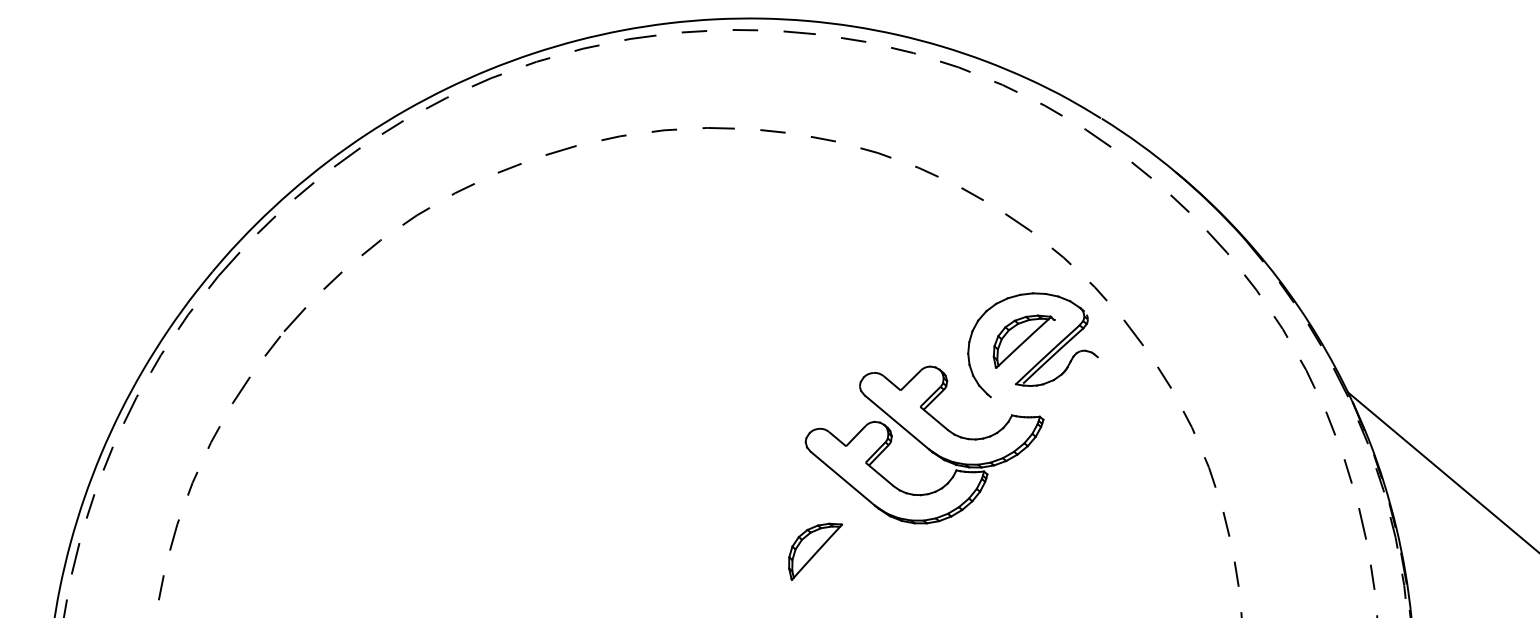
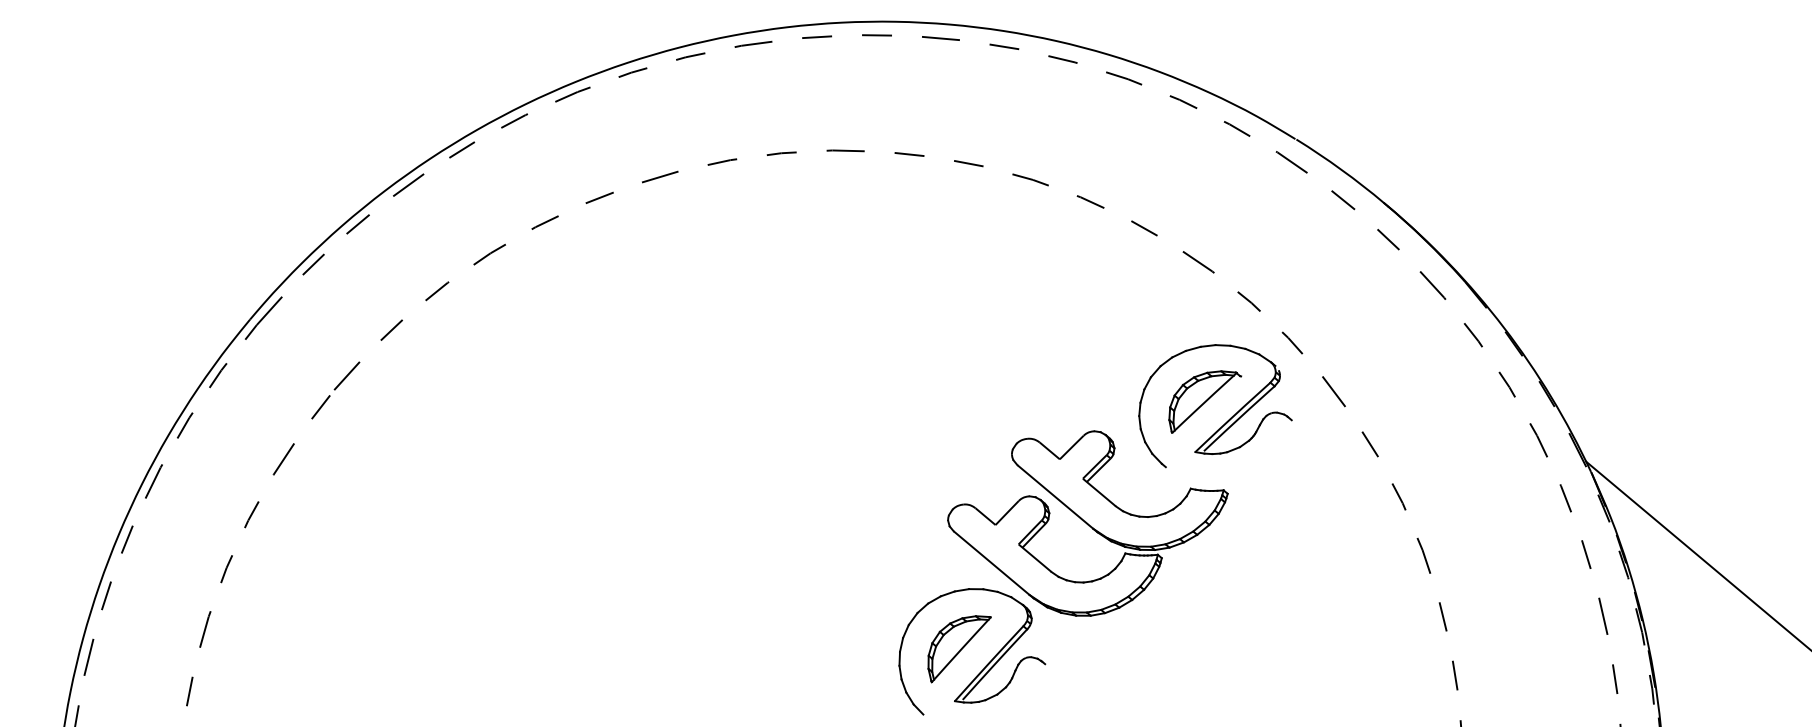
part: (838, 564) -> (986, 664), added

